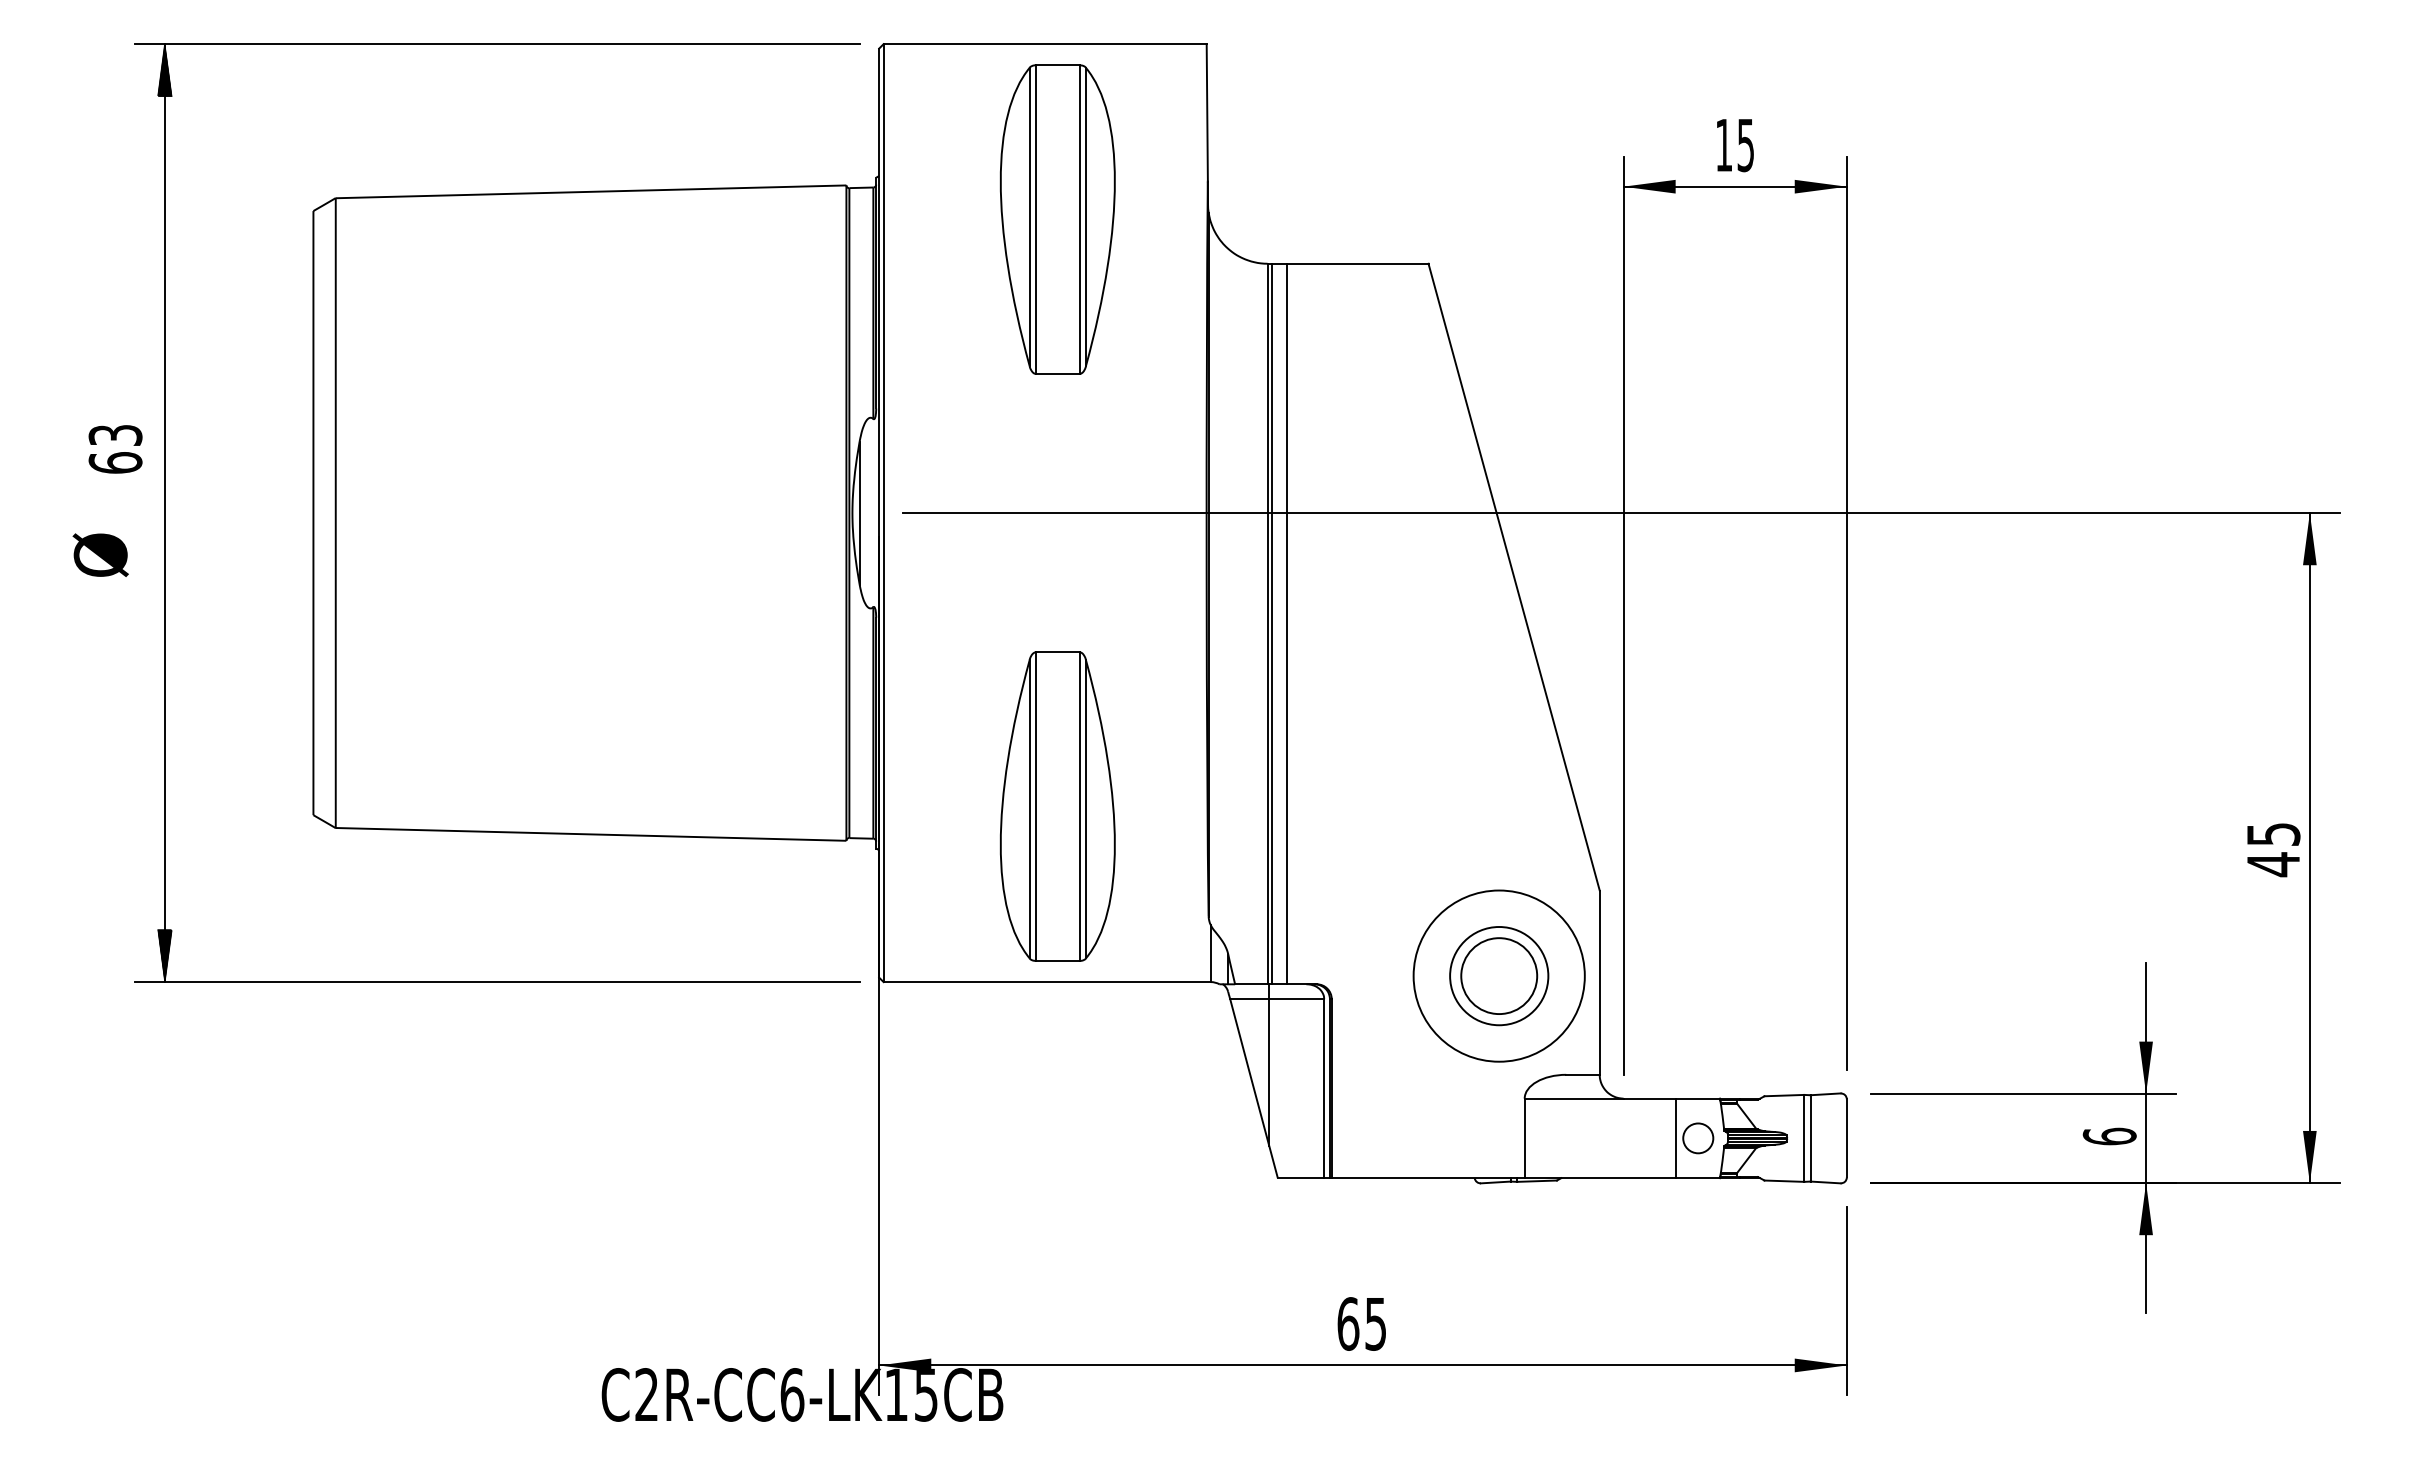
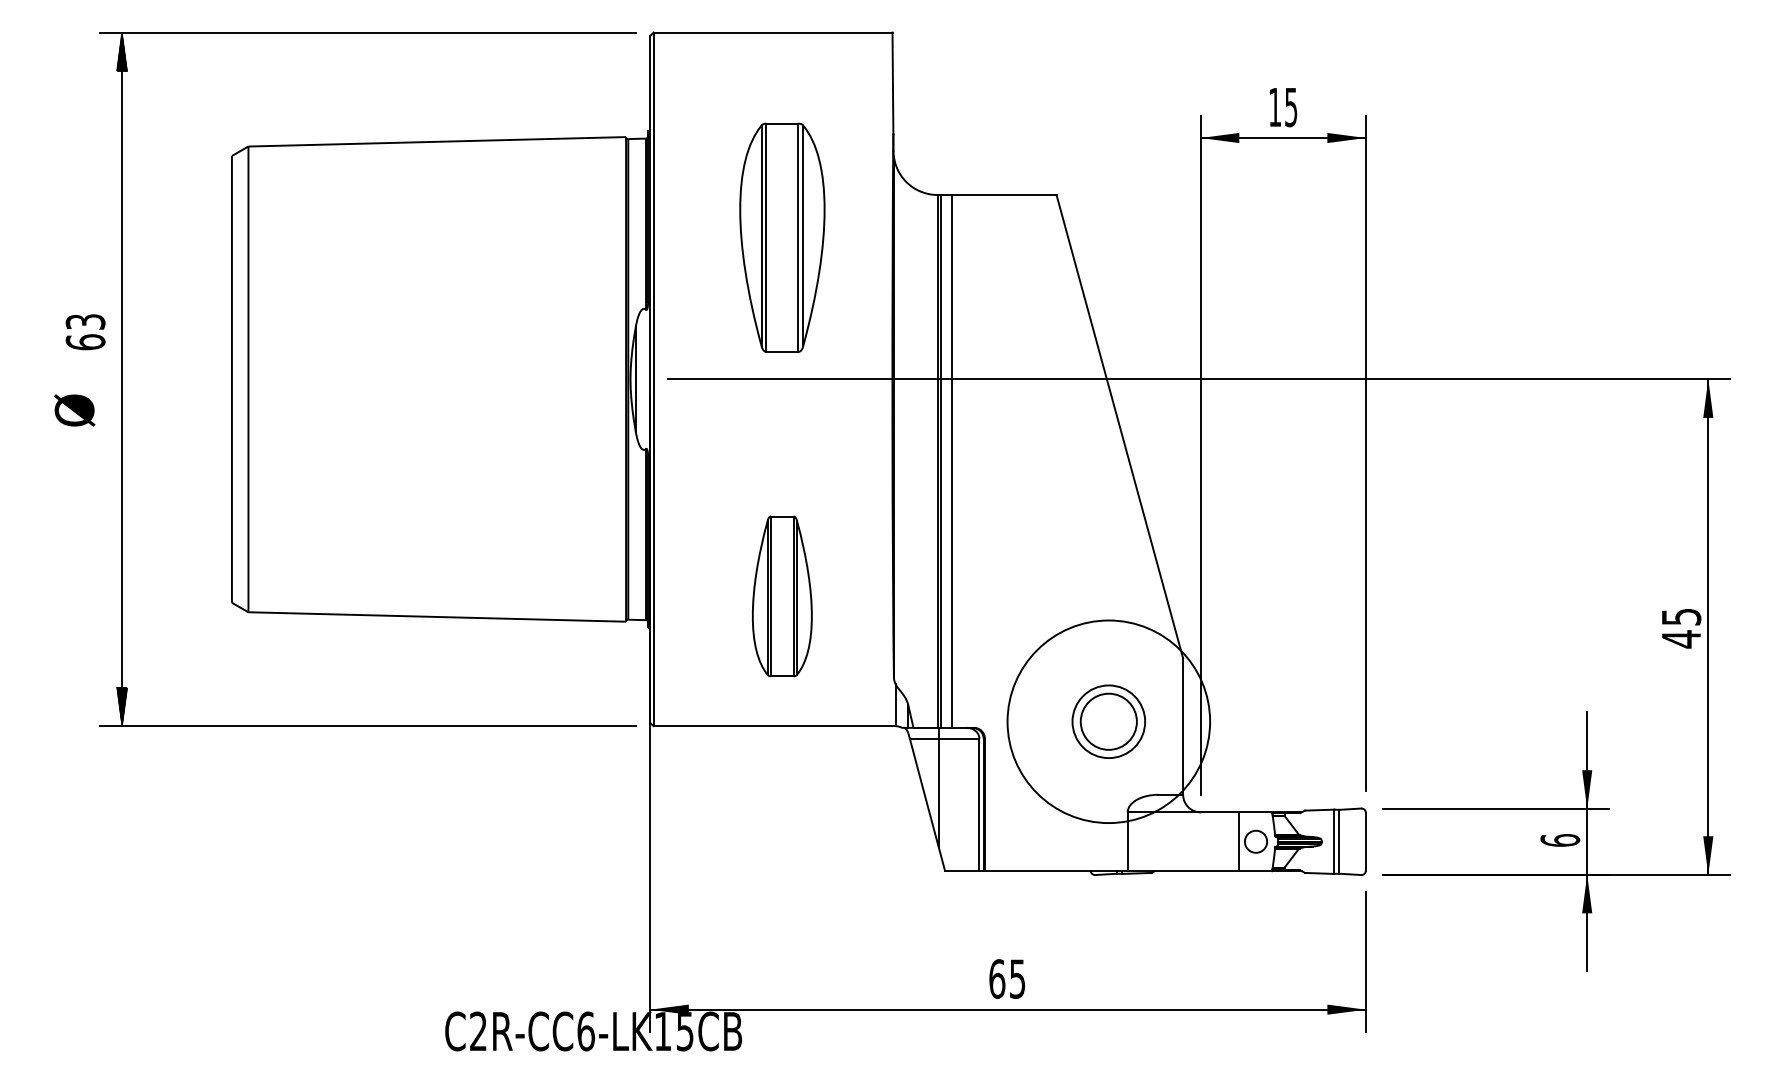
part: (1057, 219) -> (782, 237), moved
part: (1057, 806) -> (782, 596), size x0.7
circle: (1498, 975) -> (1108, 721), size x1.6

